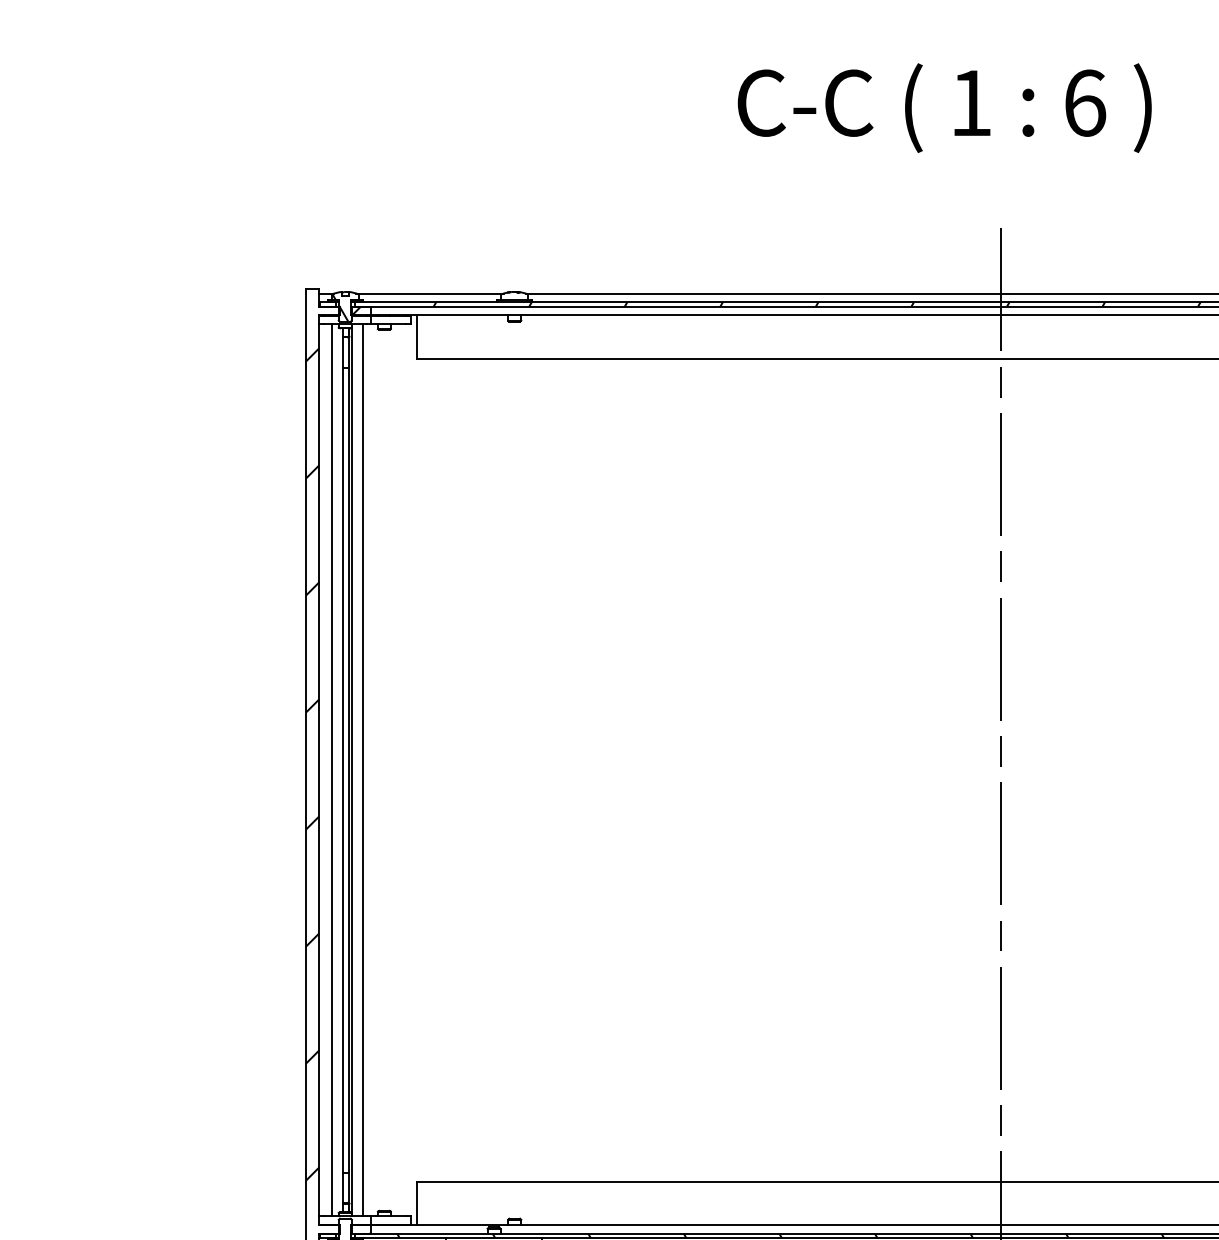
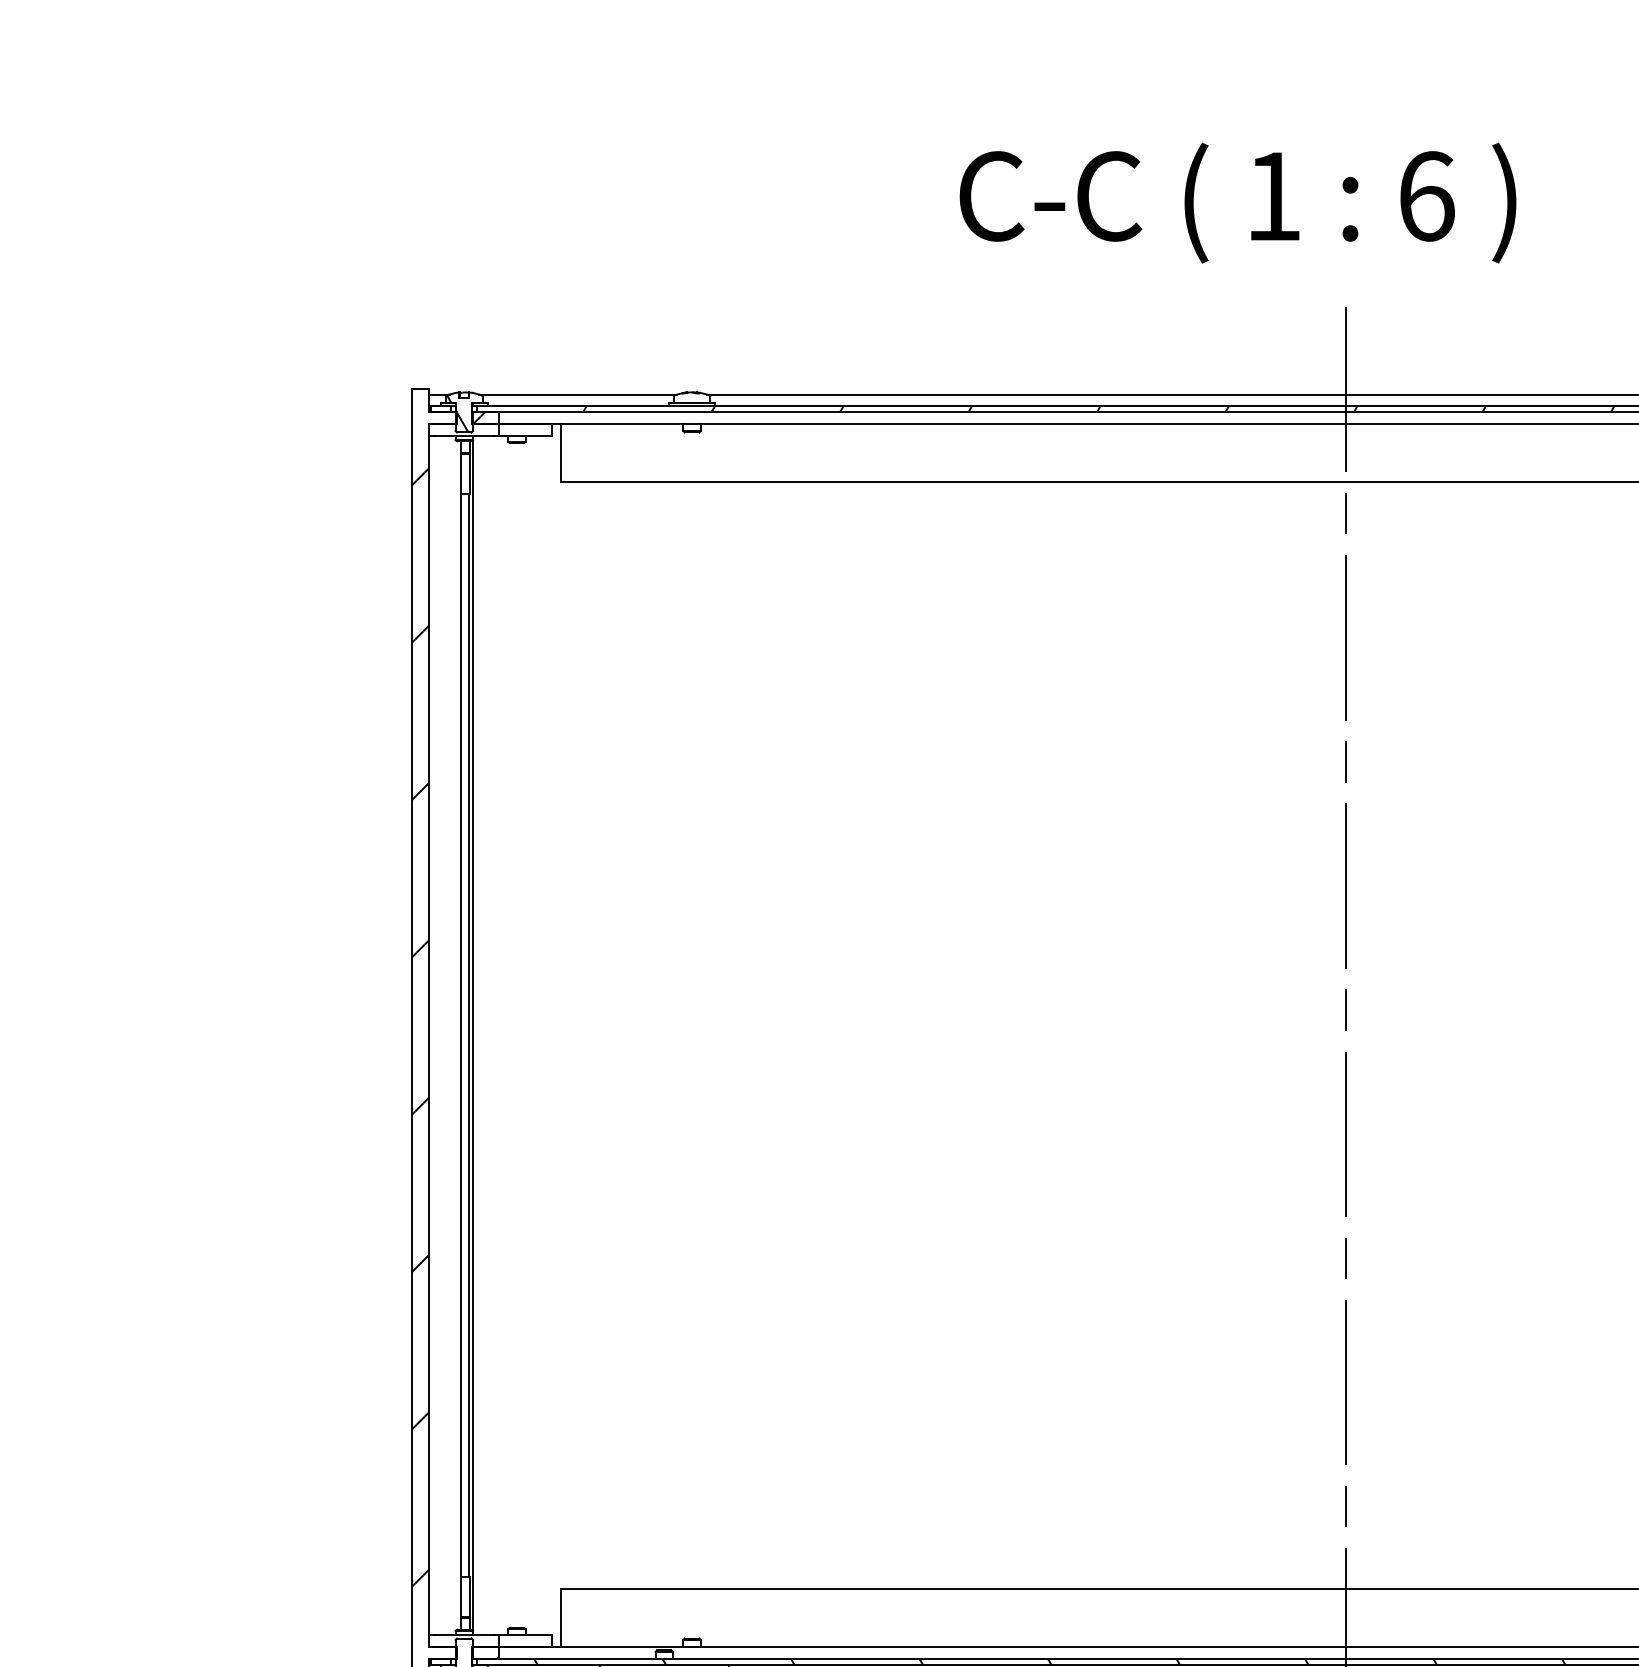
text: (944, 107) -> (1237, 202), moved
line: (332, 770) -> (447, 1035), removed
line: (362, 770) -> (487, 1035), removed

